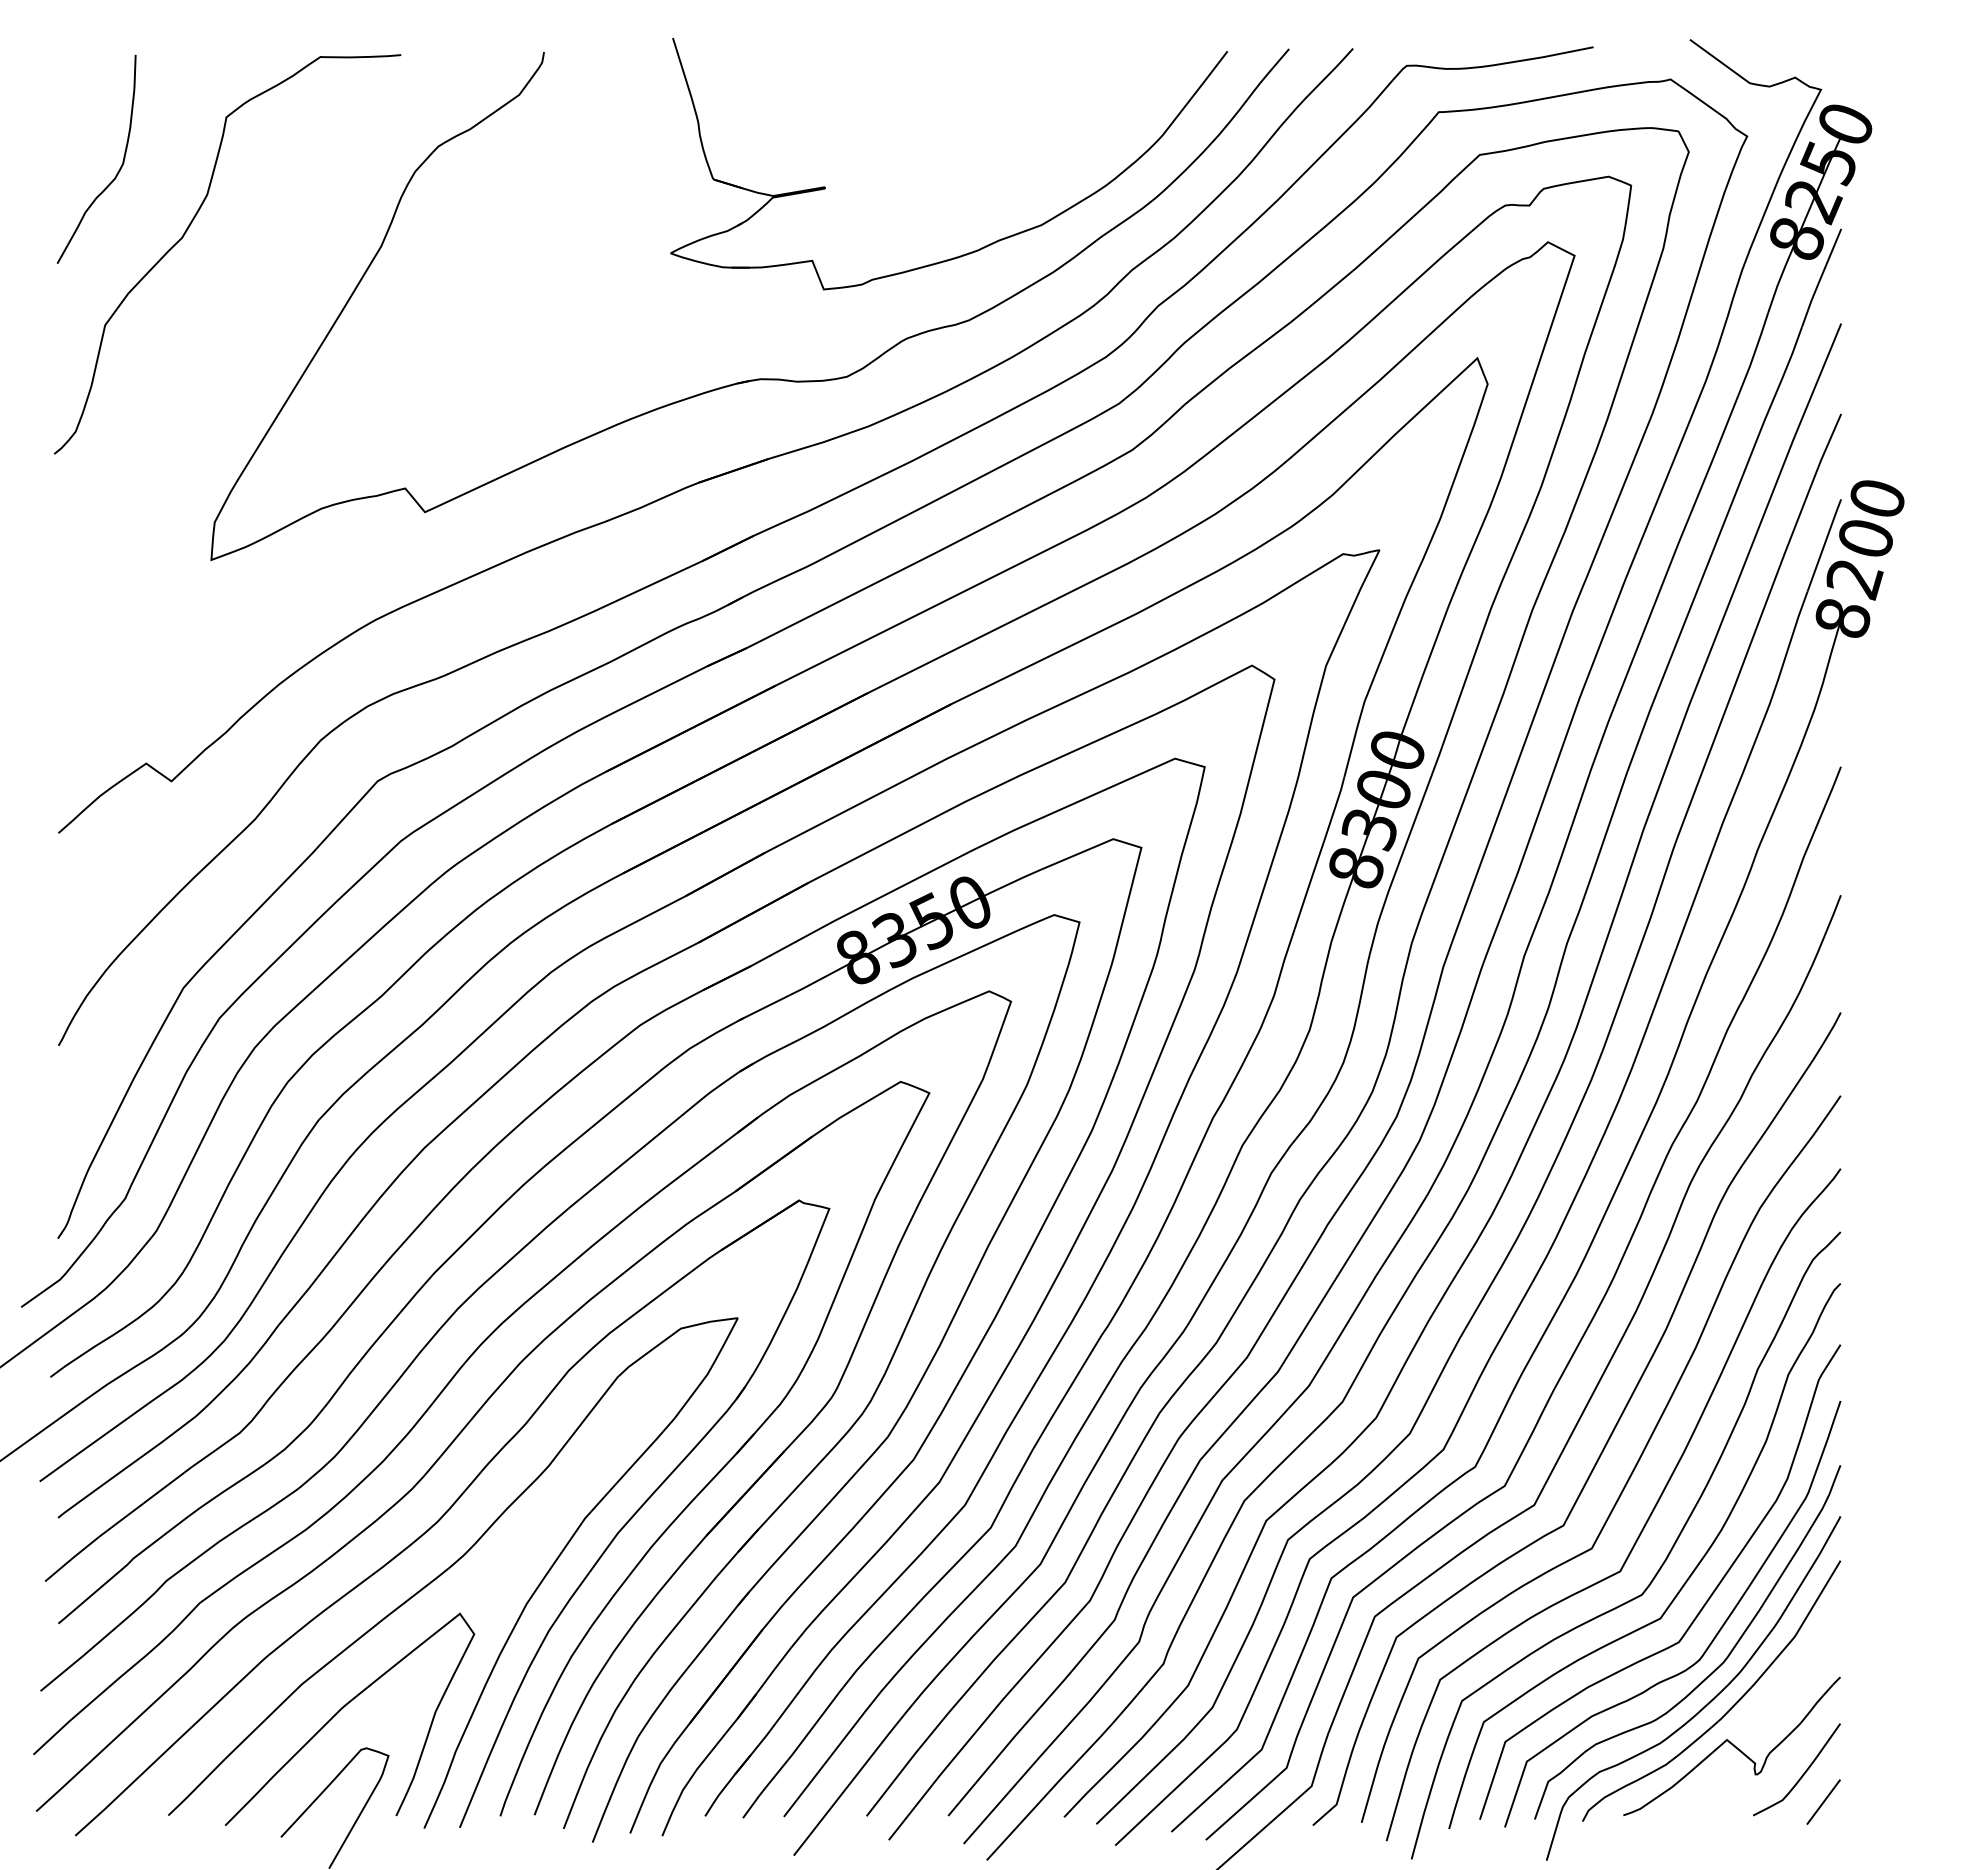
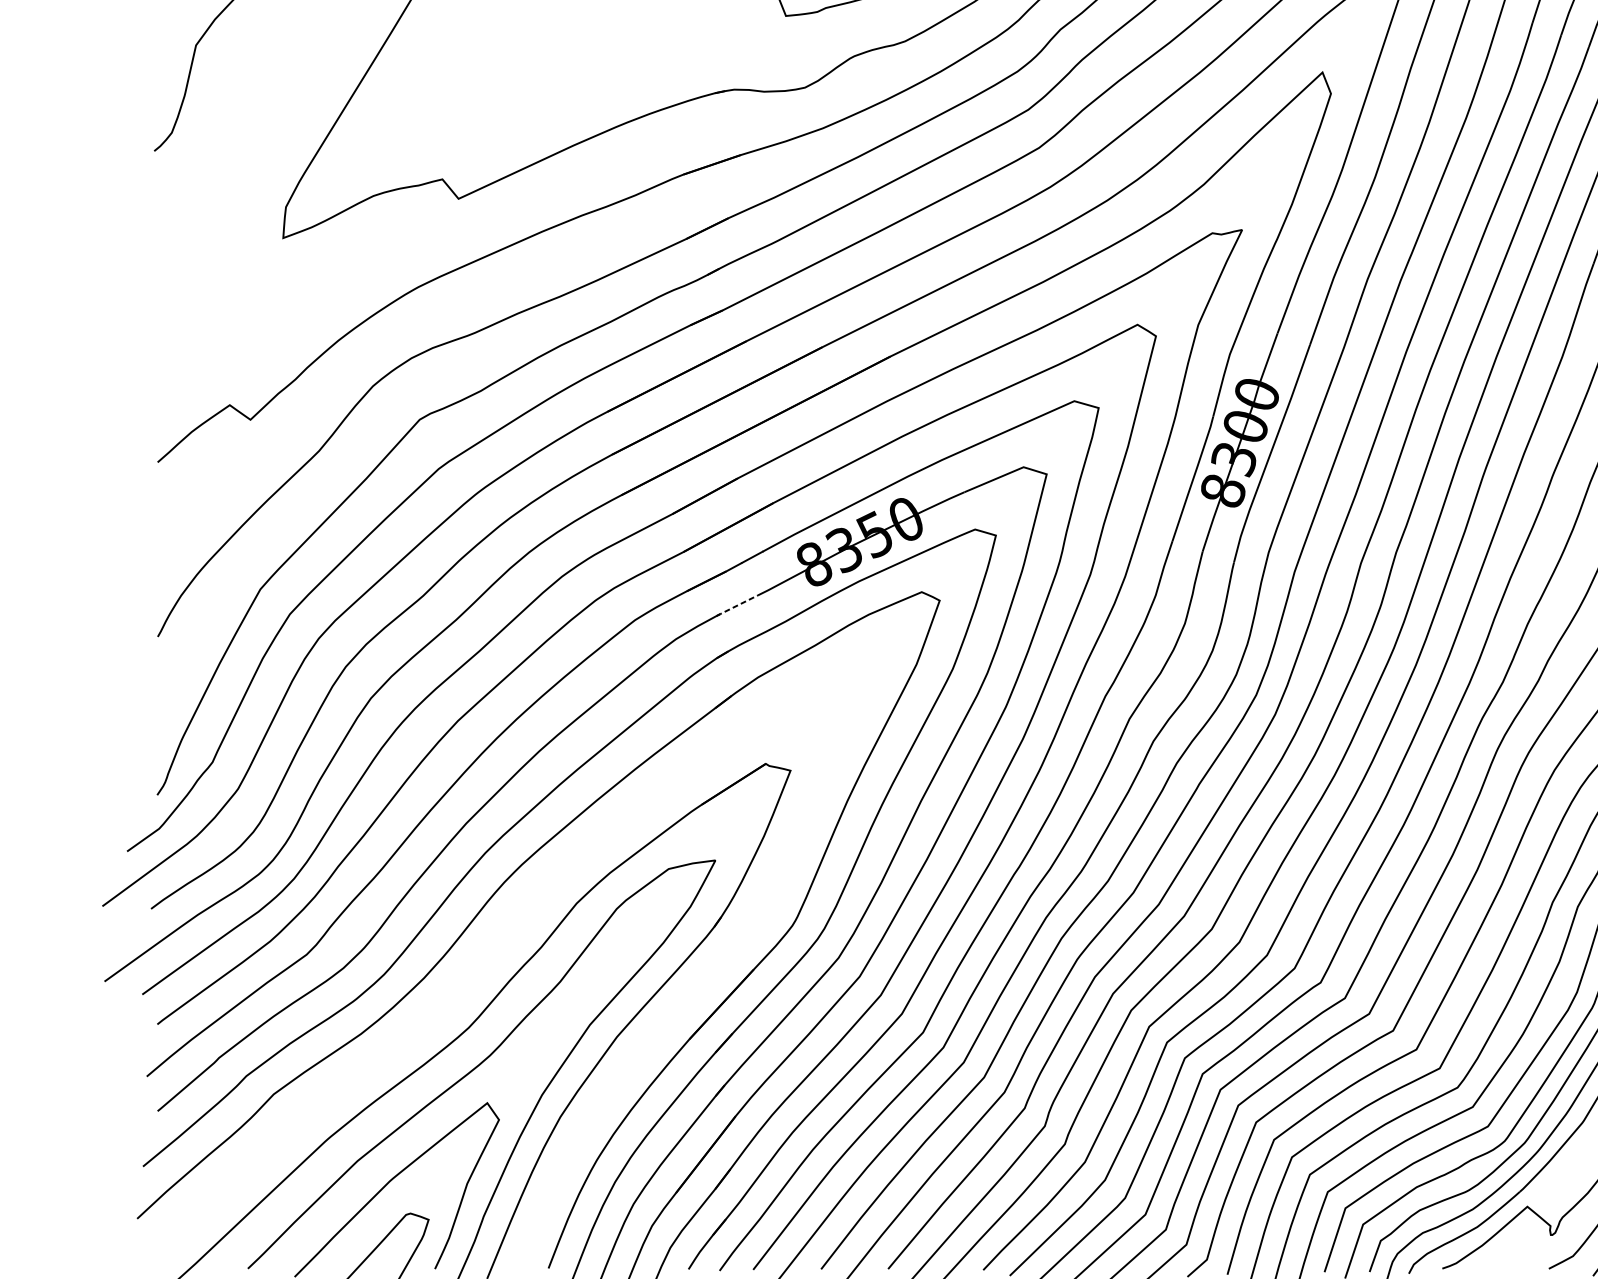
line: (764, 1007) -> (737, 605), solid -> dashed
part: (461, 1433) -> (488, 955), removed

